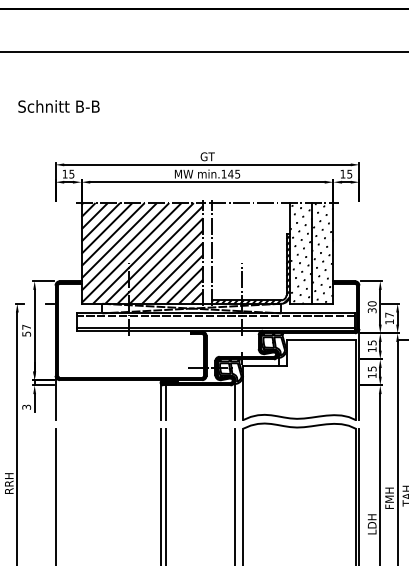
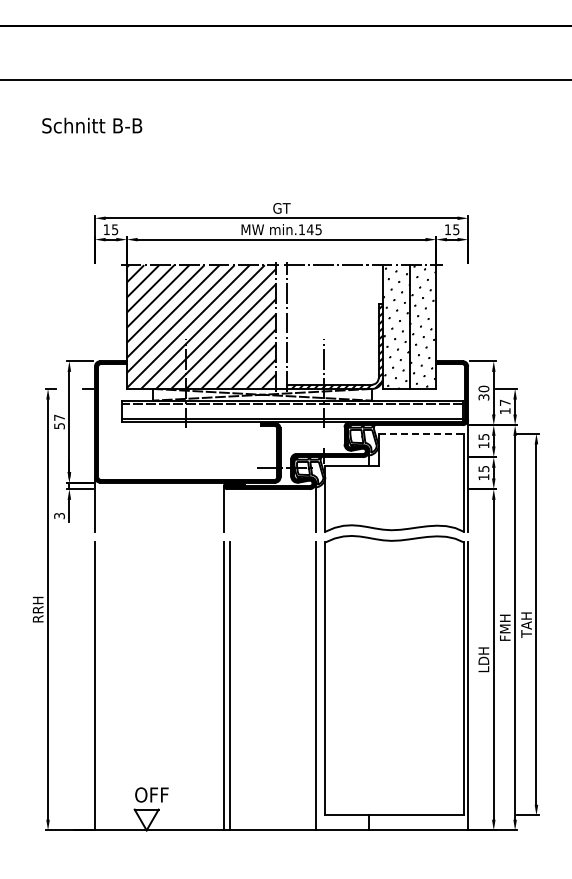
text: (59, 106) -> (92, 125), moved
line: (321, 340) -> (421, 433), solid -> dashed
line: (165, 402) -> (230, 510), removed

